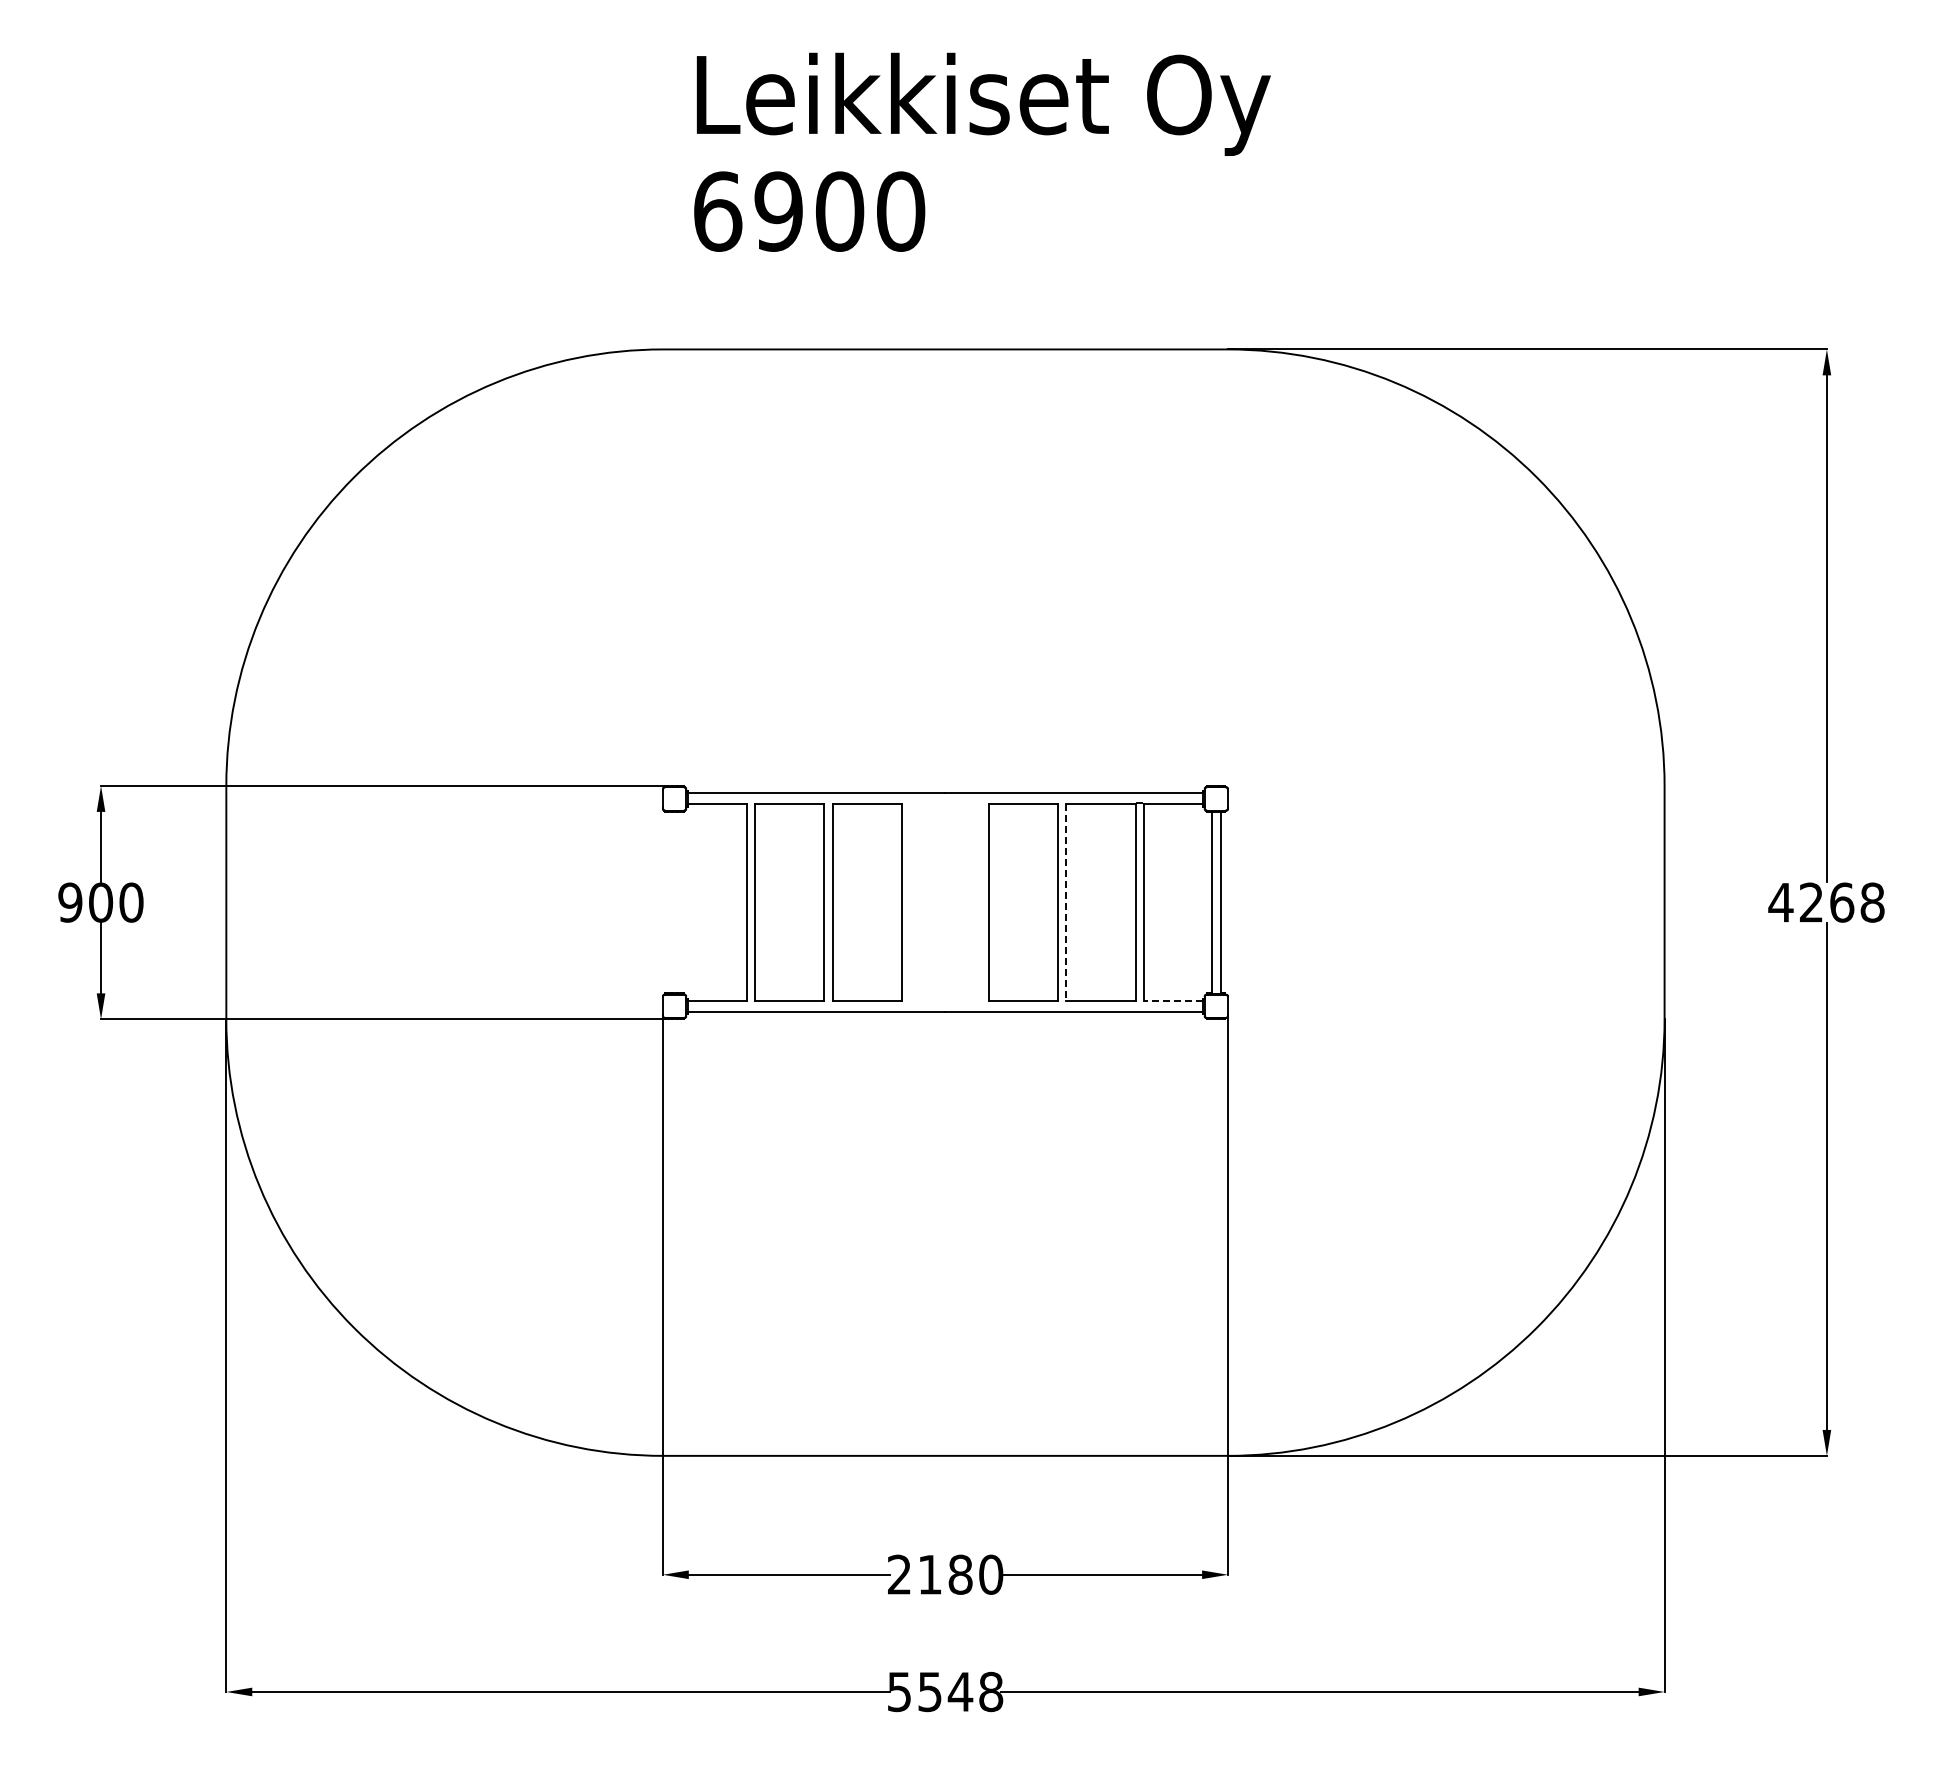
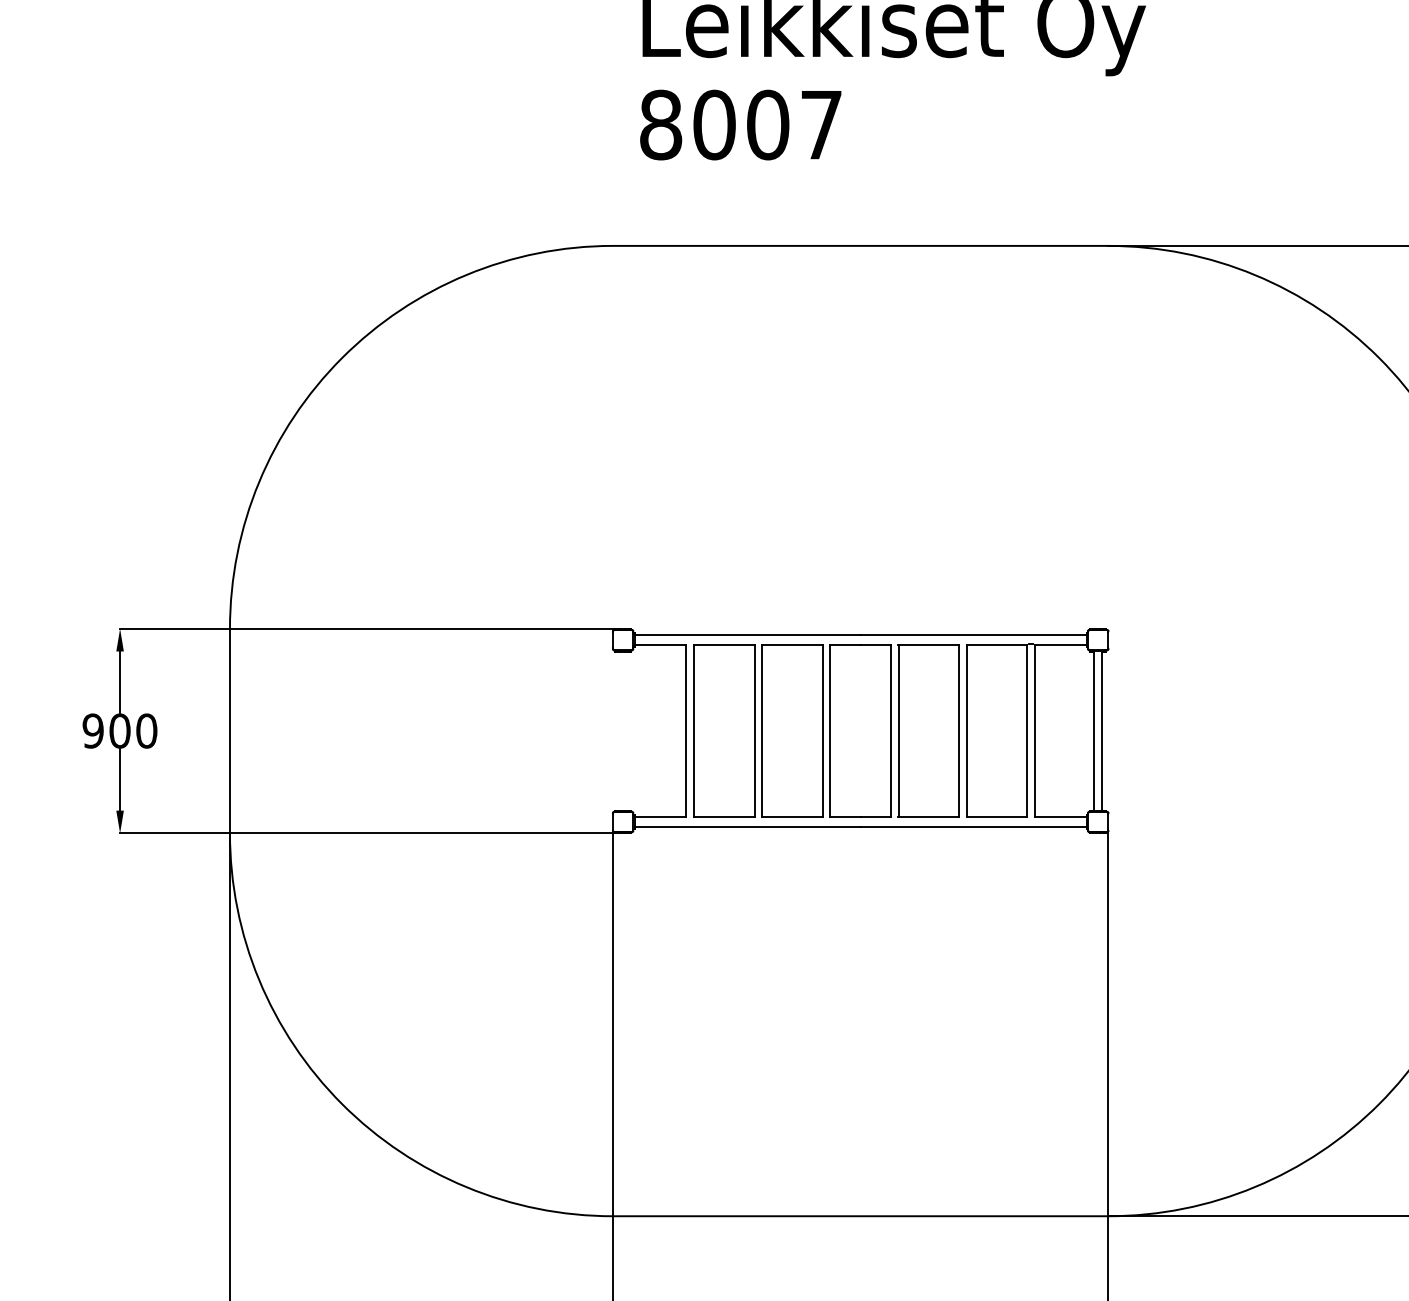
text: (809, 211) -> (741, 124), 6900 -> 8007
part: (945, 902) -> (860, 730), added
line: (1066, 903) -> (966, 731), dashed -> solid
line: (1173, 1000) -> (1060, 816), dashed -> solid

